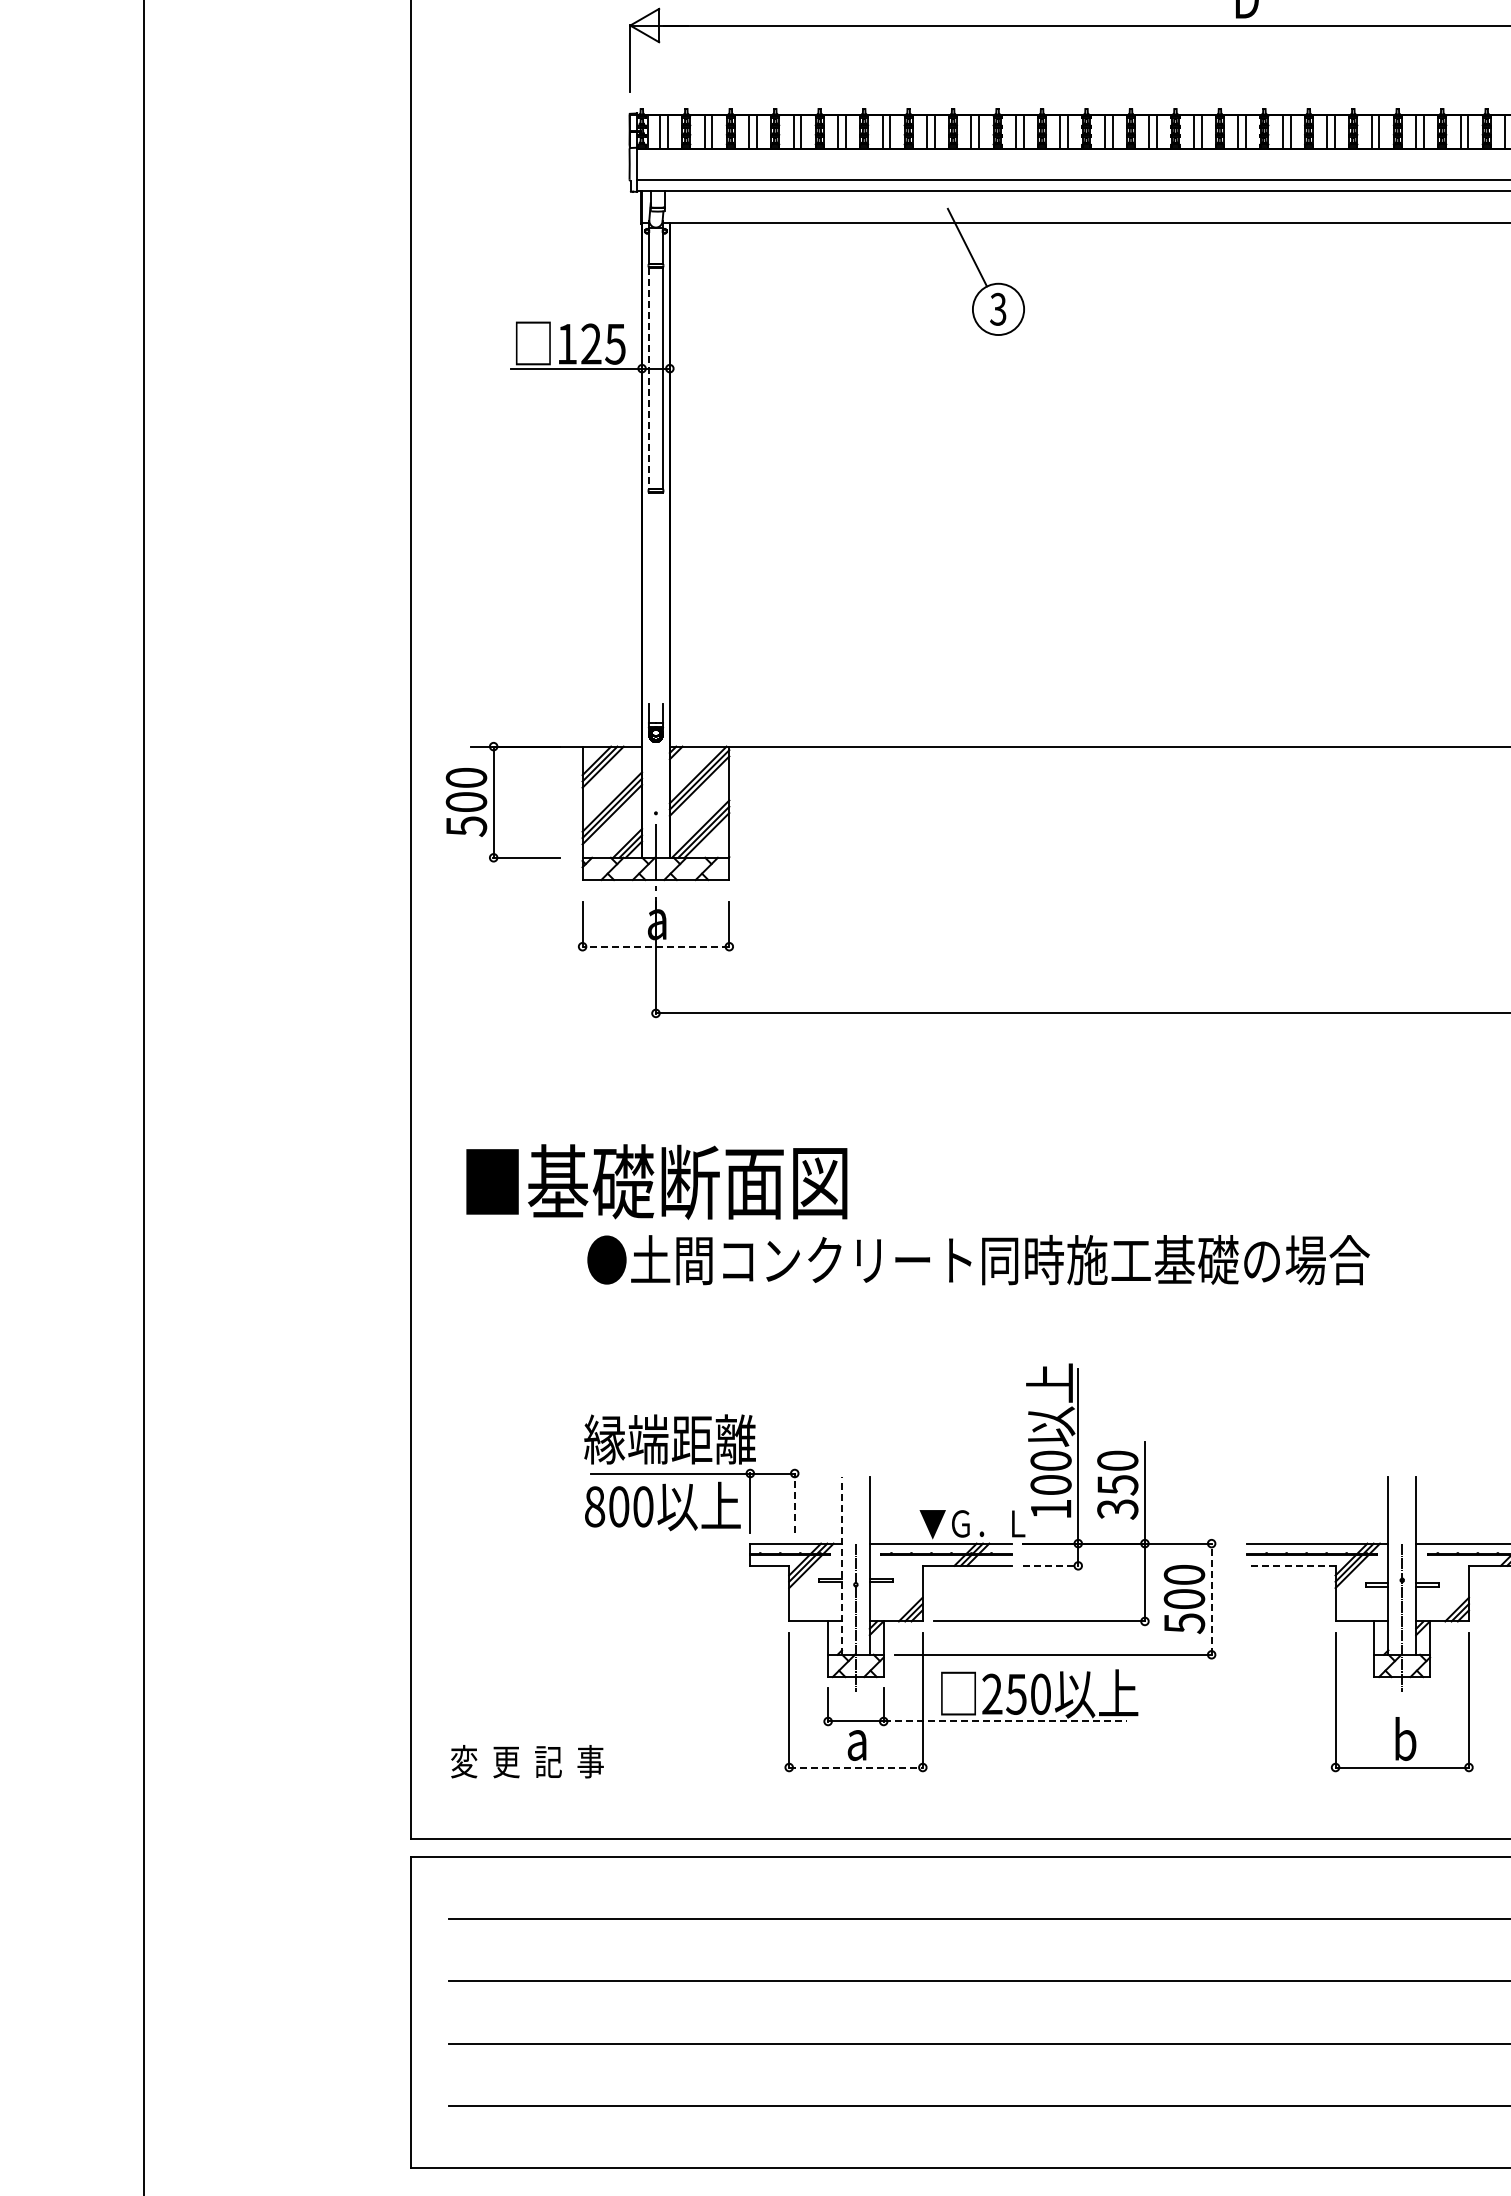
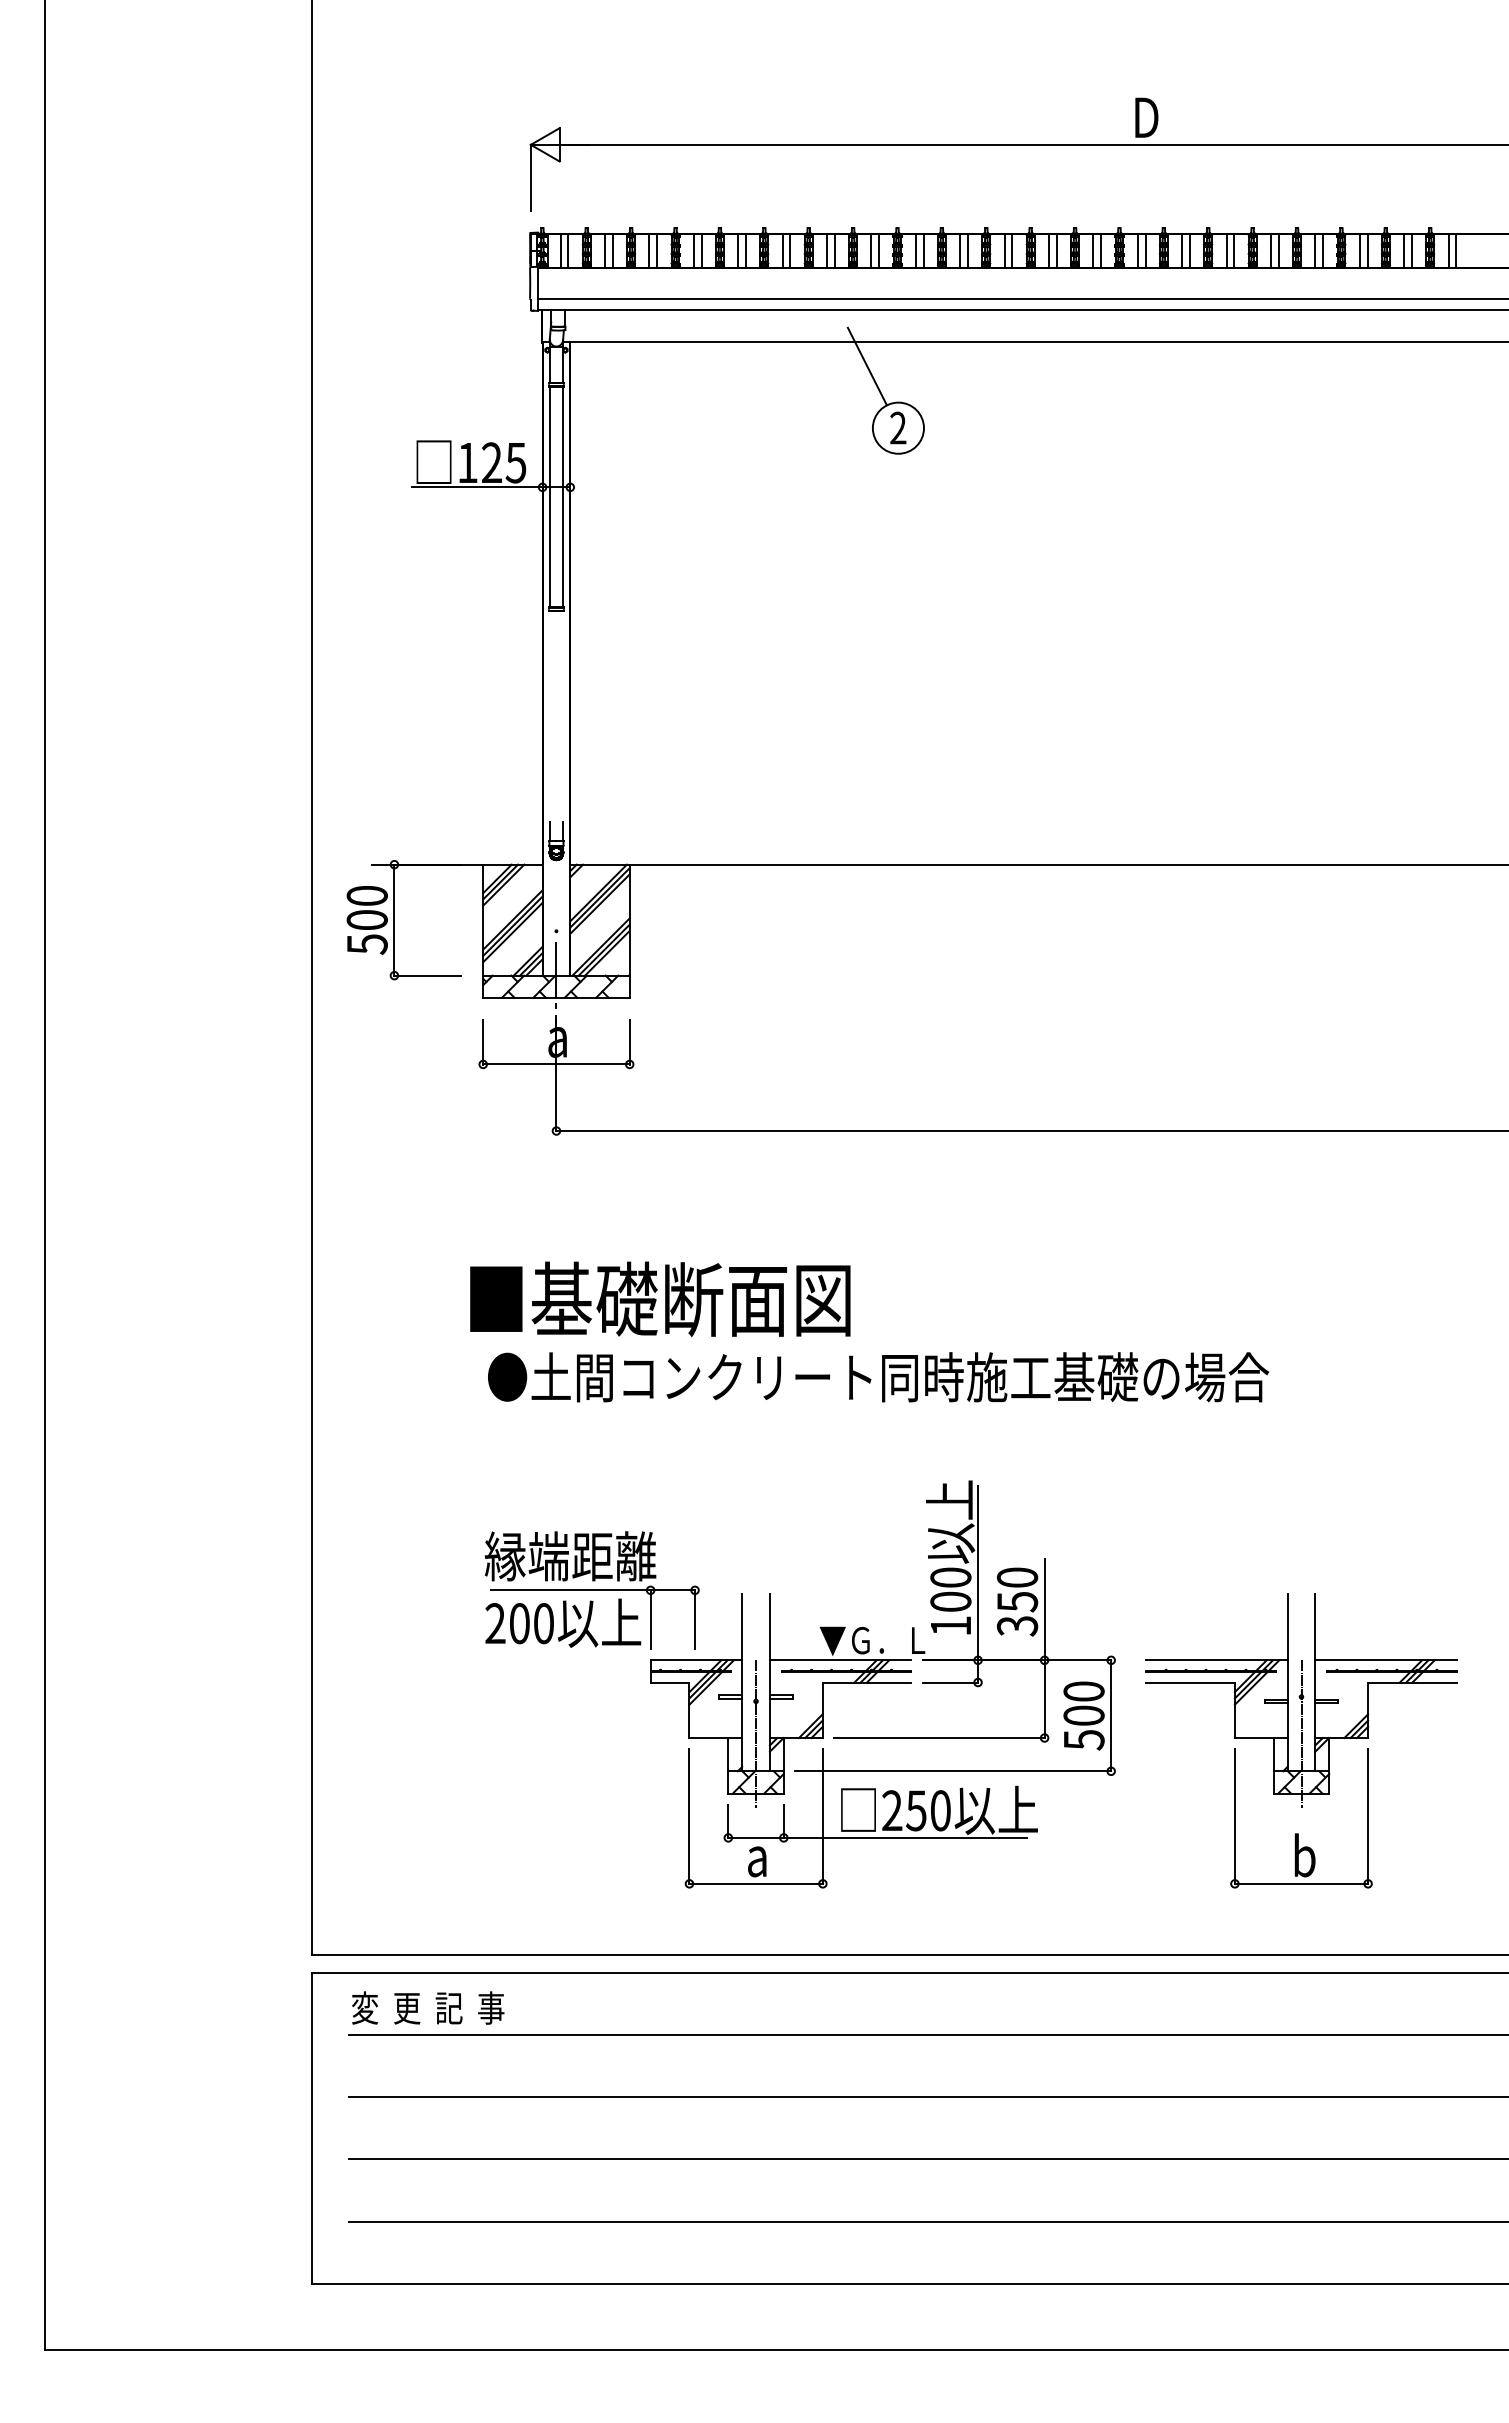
text: (998, 309) -> (898, 428), 3 -> 2
line: (648, 378) -> (549, 497), dashed -> solid
line: (655, 946) -> (555, 1064), dashed -> solid
text: (657, 1182) -> (660, 1299), moved
line: (795, 1502) -> (695, 1619), dashed -> solid
text: (594, 1506) -> (495, 1623), 800 -> 200
line: (842, 1565) -> (742, 1682), dashed -> solid
line: (1050, 1565) -> (950, 1682), dashed -> solid
line: (1291, 1565) -> (1190, 1682), dashed -> solid
line: (1211, 1598) -> (1111, 1715), dashed -> solid
line: (1005, 1721) -> (905, 1837), dashed -> solid
text: (527, 1761) -> (428, 2007), moved
line: (856, 1767) -> (756, 1883), dashed -> solid

